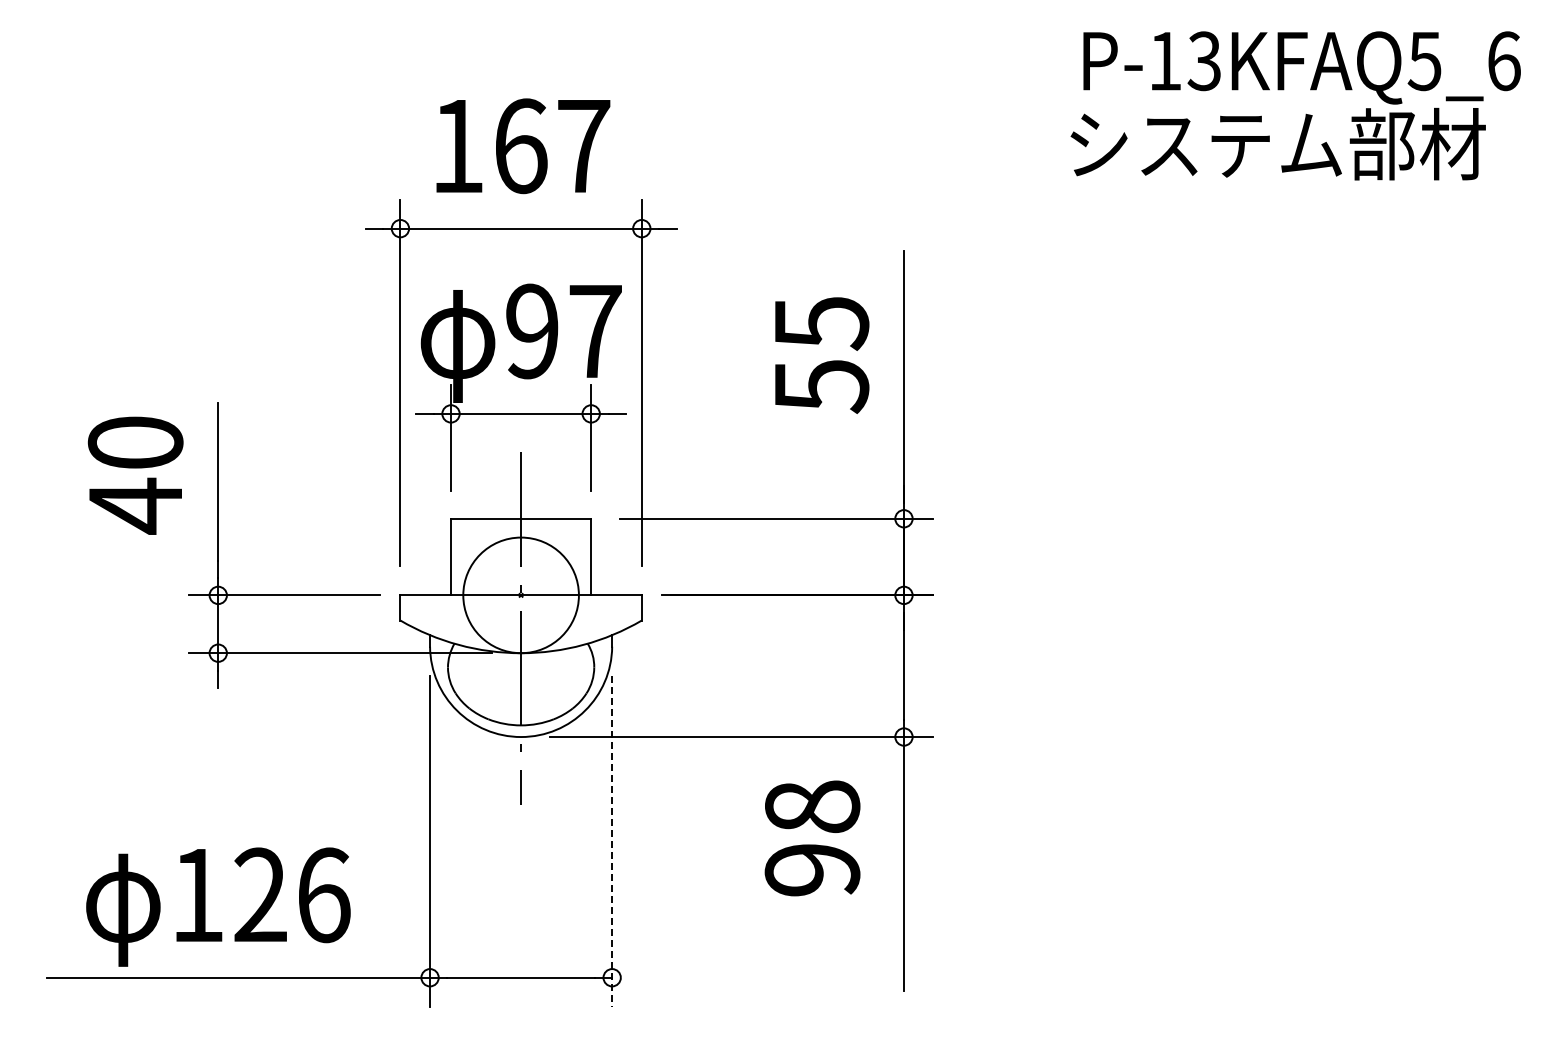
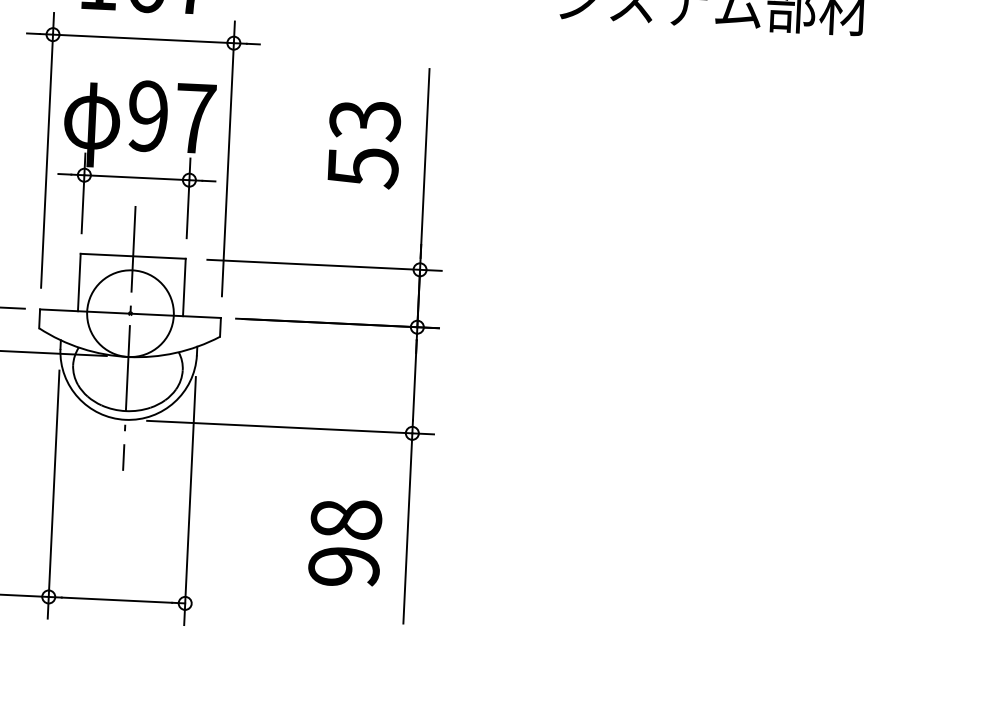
text: (821, 323) -> (365, 120), 55 -> 53
text: (812, 838) -> (345, 543), moved
line: (612, 841) -> (190, 501), dashed -> solid

